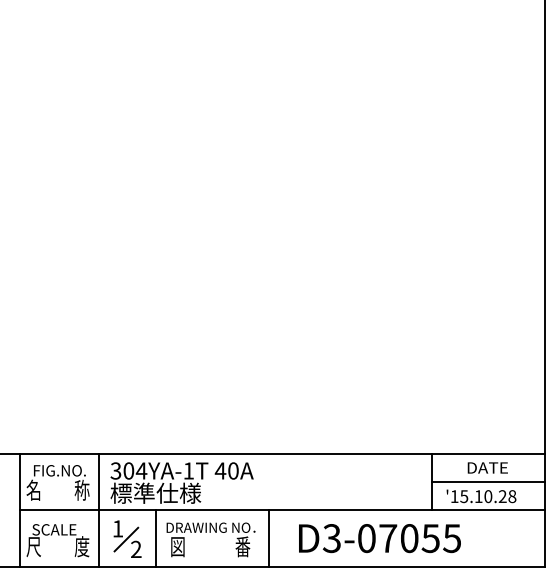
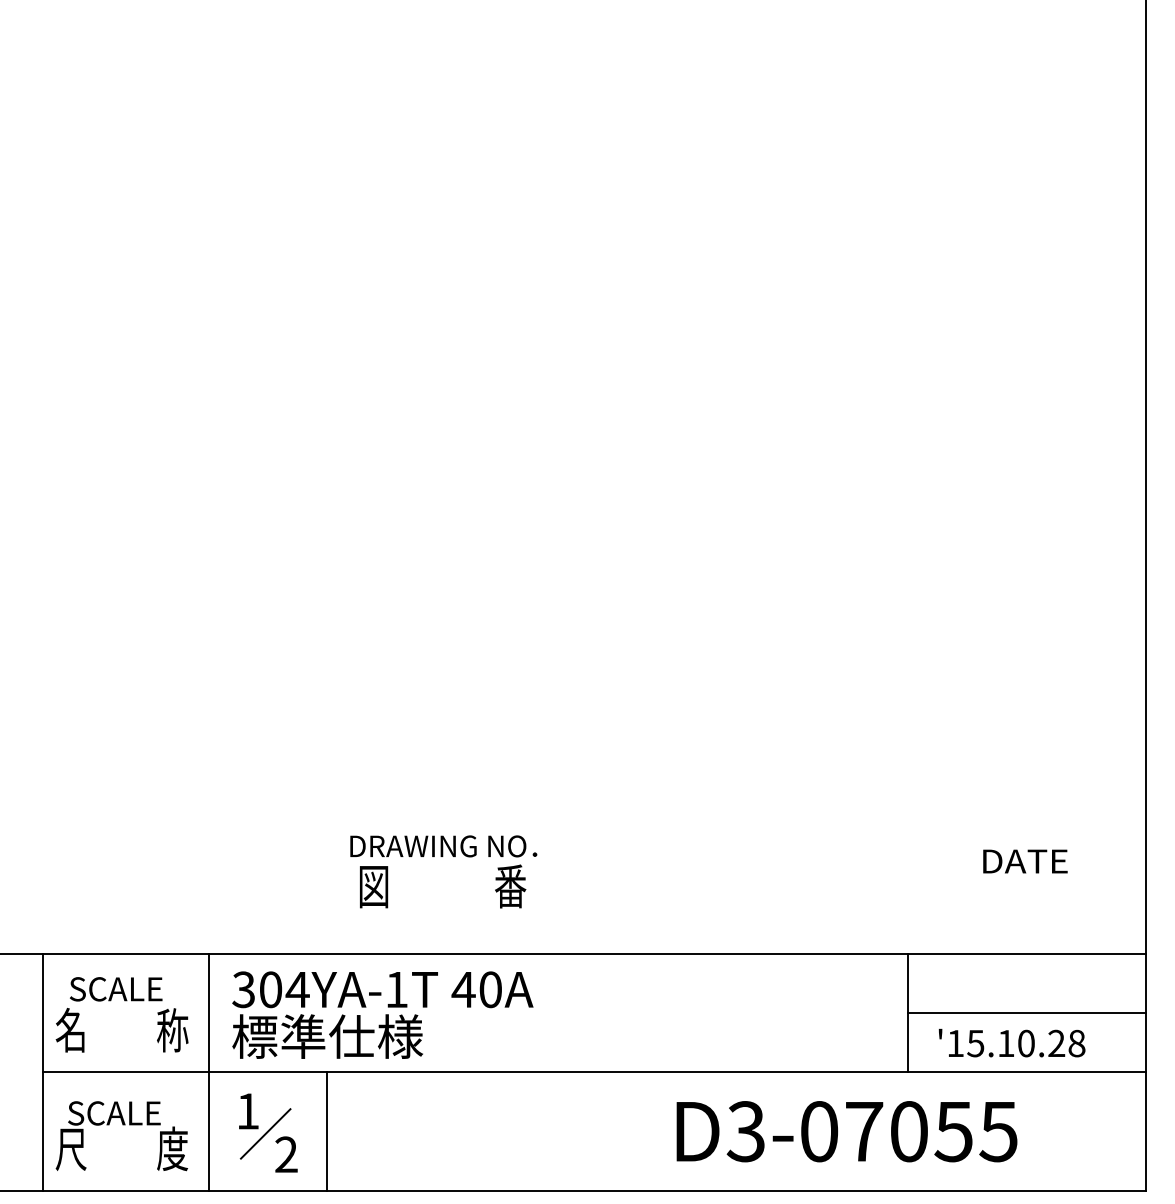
text: (487, 467) -> (1024, 860), moved
text: (59, 470) -> (125, 988), FIG.NO. -> SCALE
line: (268, 538) -> (564, 1131), removed
text: (379, 538) -> (846, 1131), moved
text: (210, 539) -> (442, 871), moved

